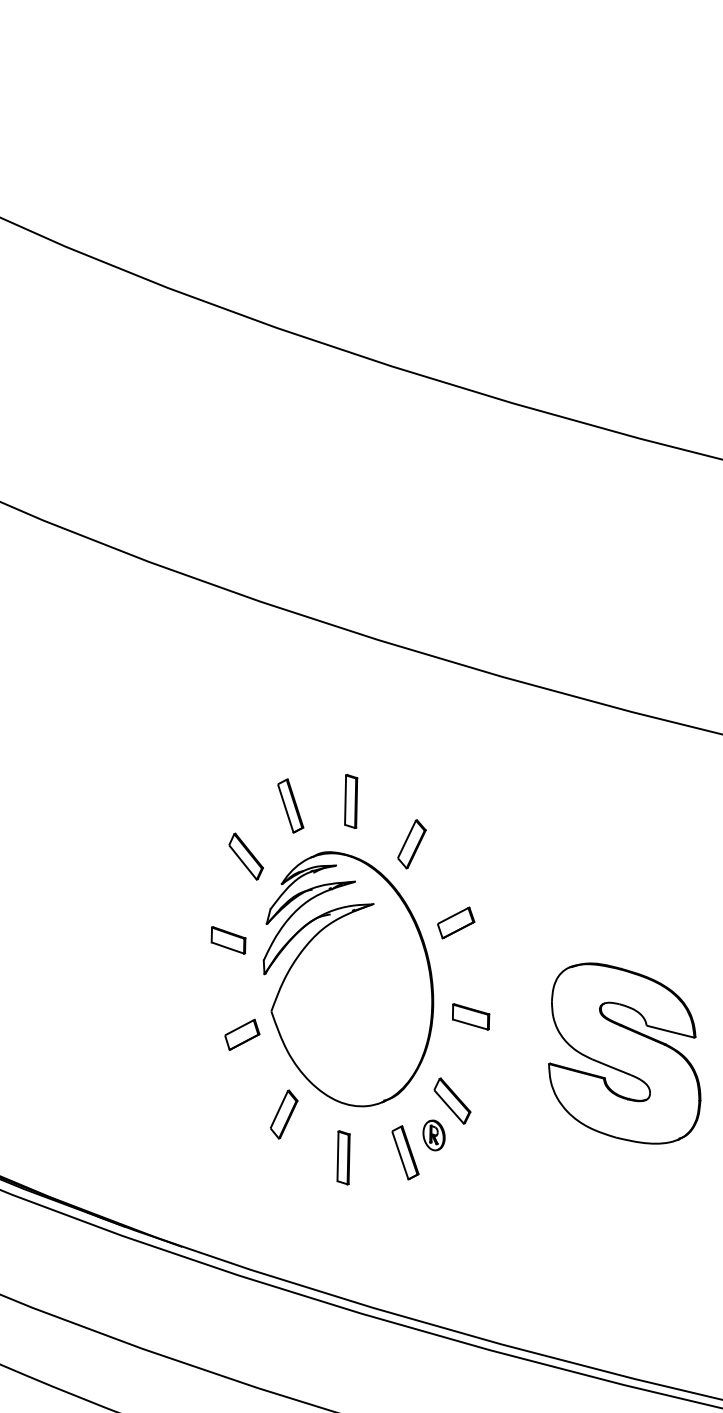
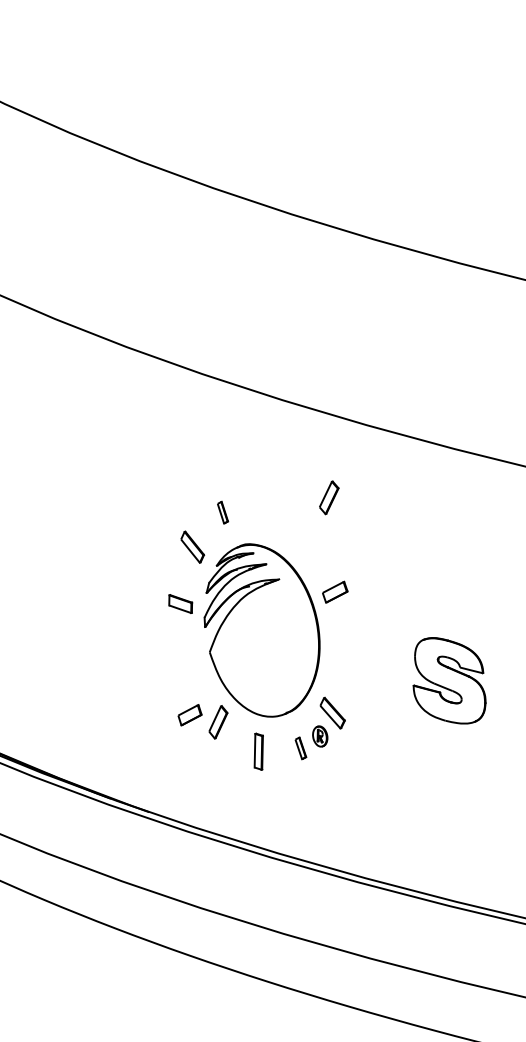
part: (350, 801) -> (263, 509), removed
part: (290, 805) -> (222, 512), size x0.6
part: (412, 843) -> (329, 497), moved
part: (471, 1016) -> (345, 655), removed
part: (241, 1035) -> (189, 715), moved
part: (624, 1052) -> (449, 680), size x0.7
part: (404, 1153) -> (300, 748), size x0.6

